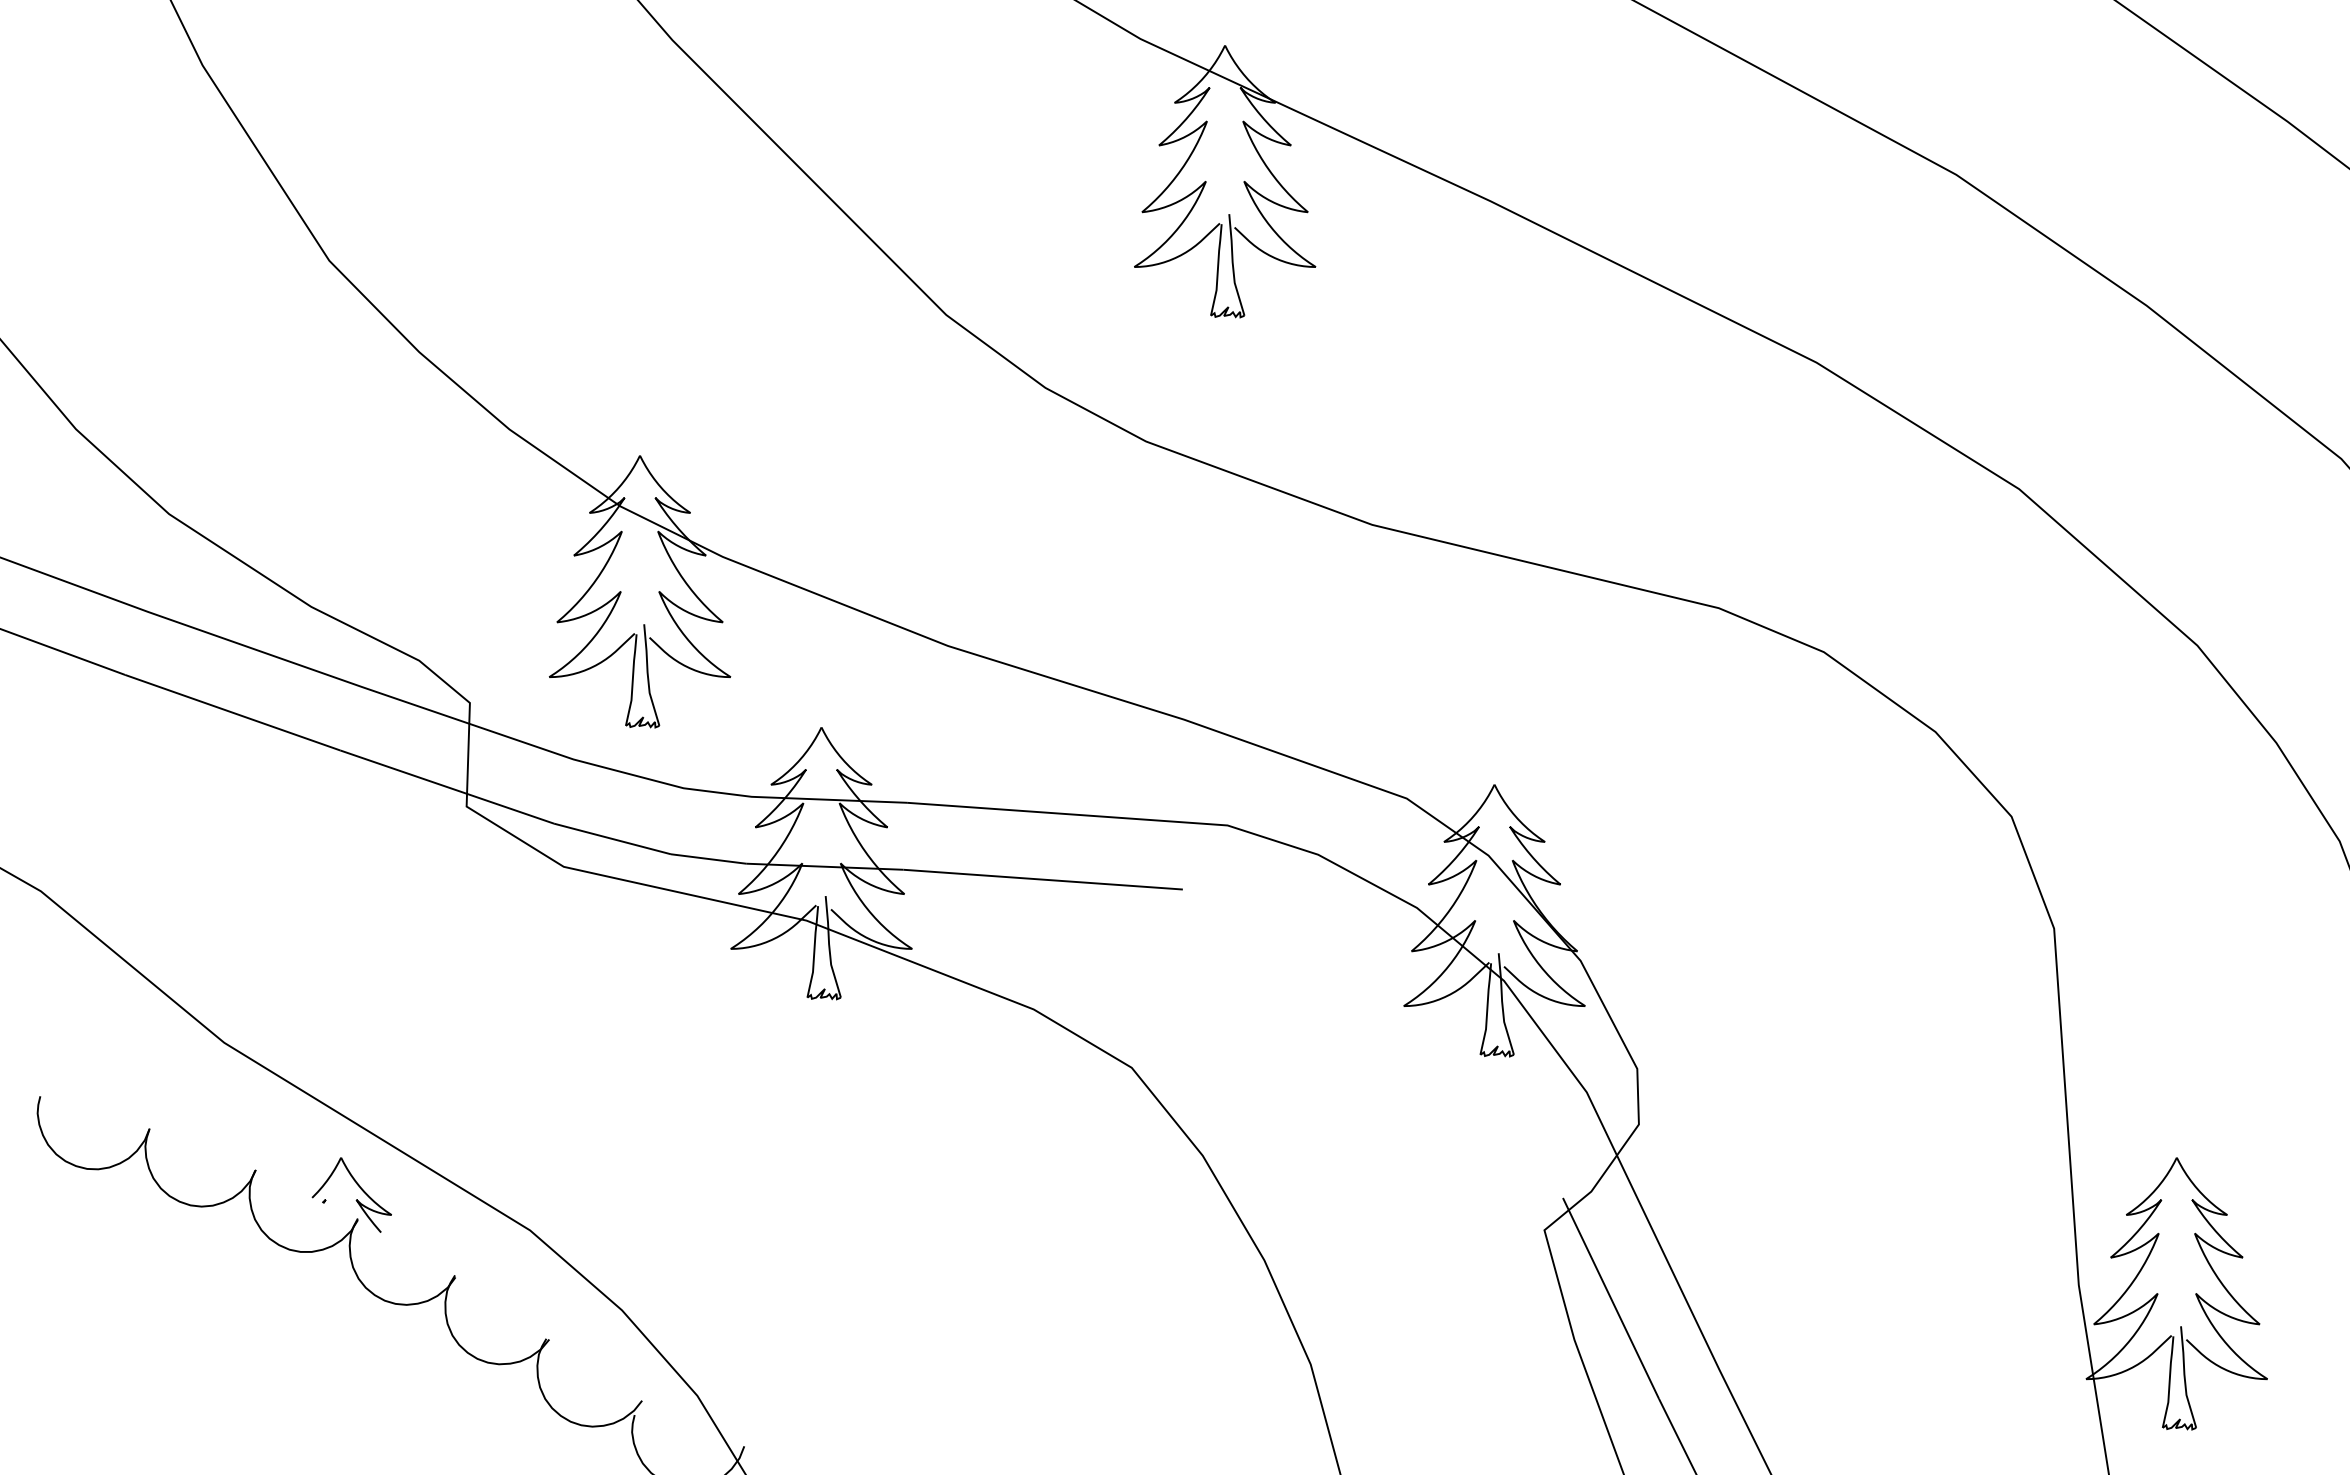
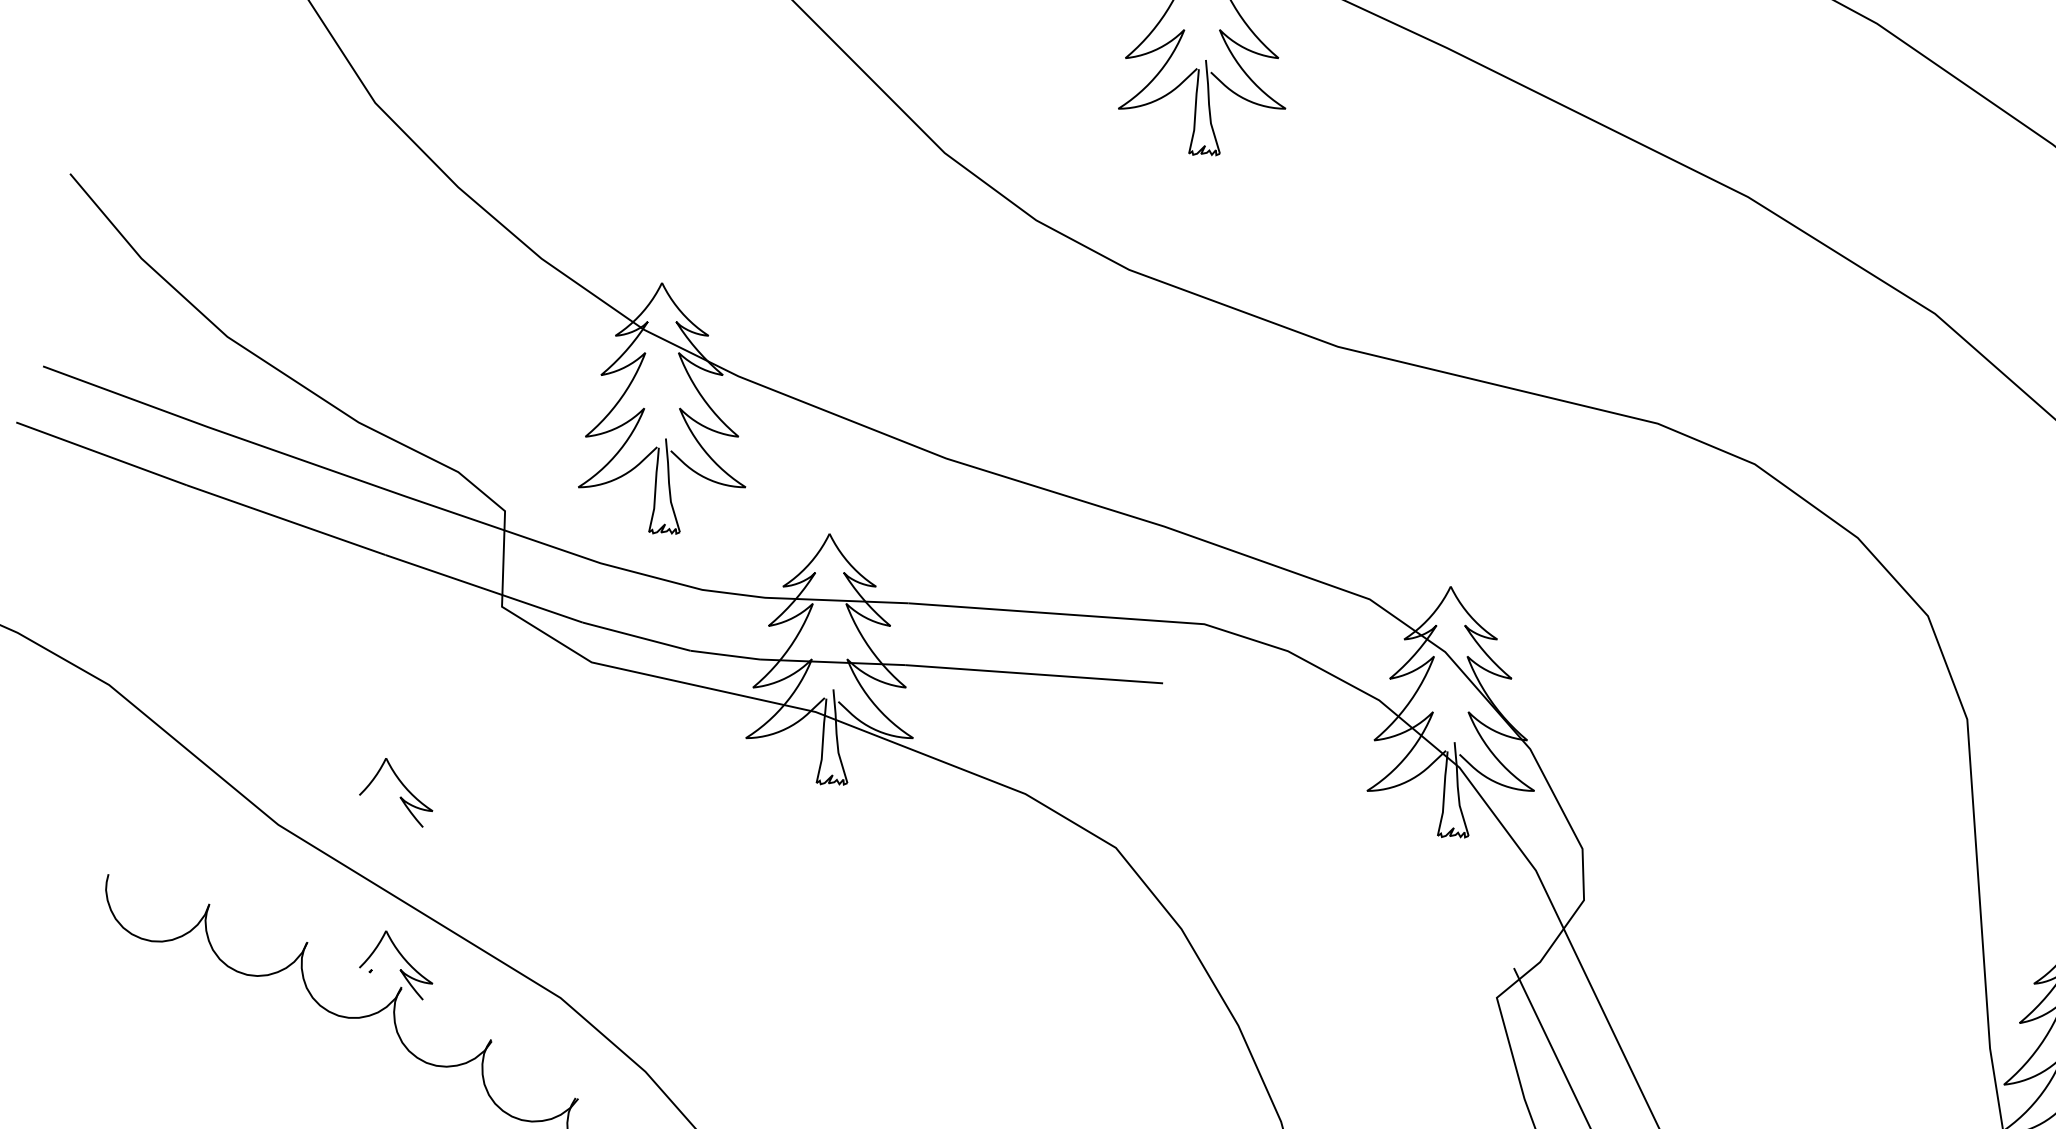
part: (356, 1012) -> (400, 796), added

